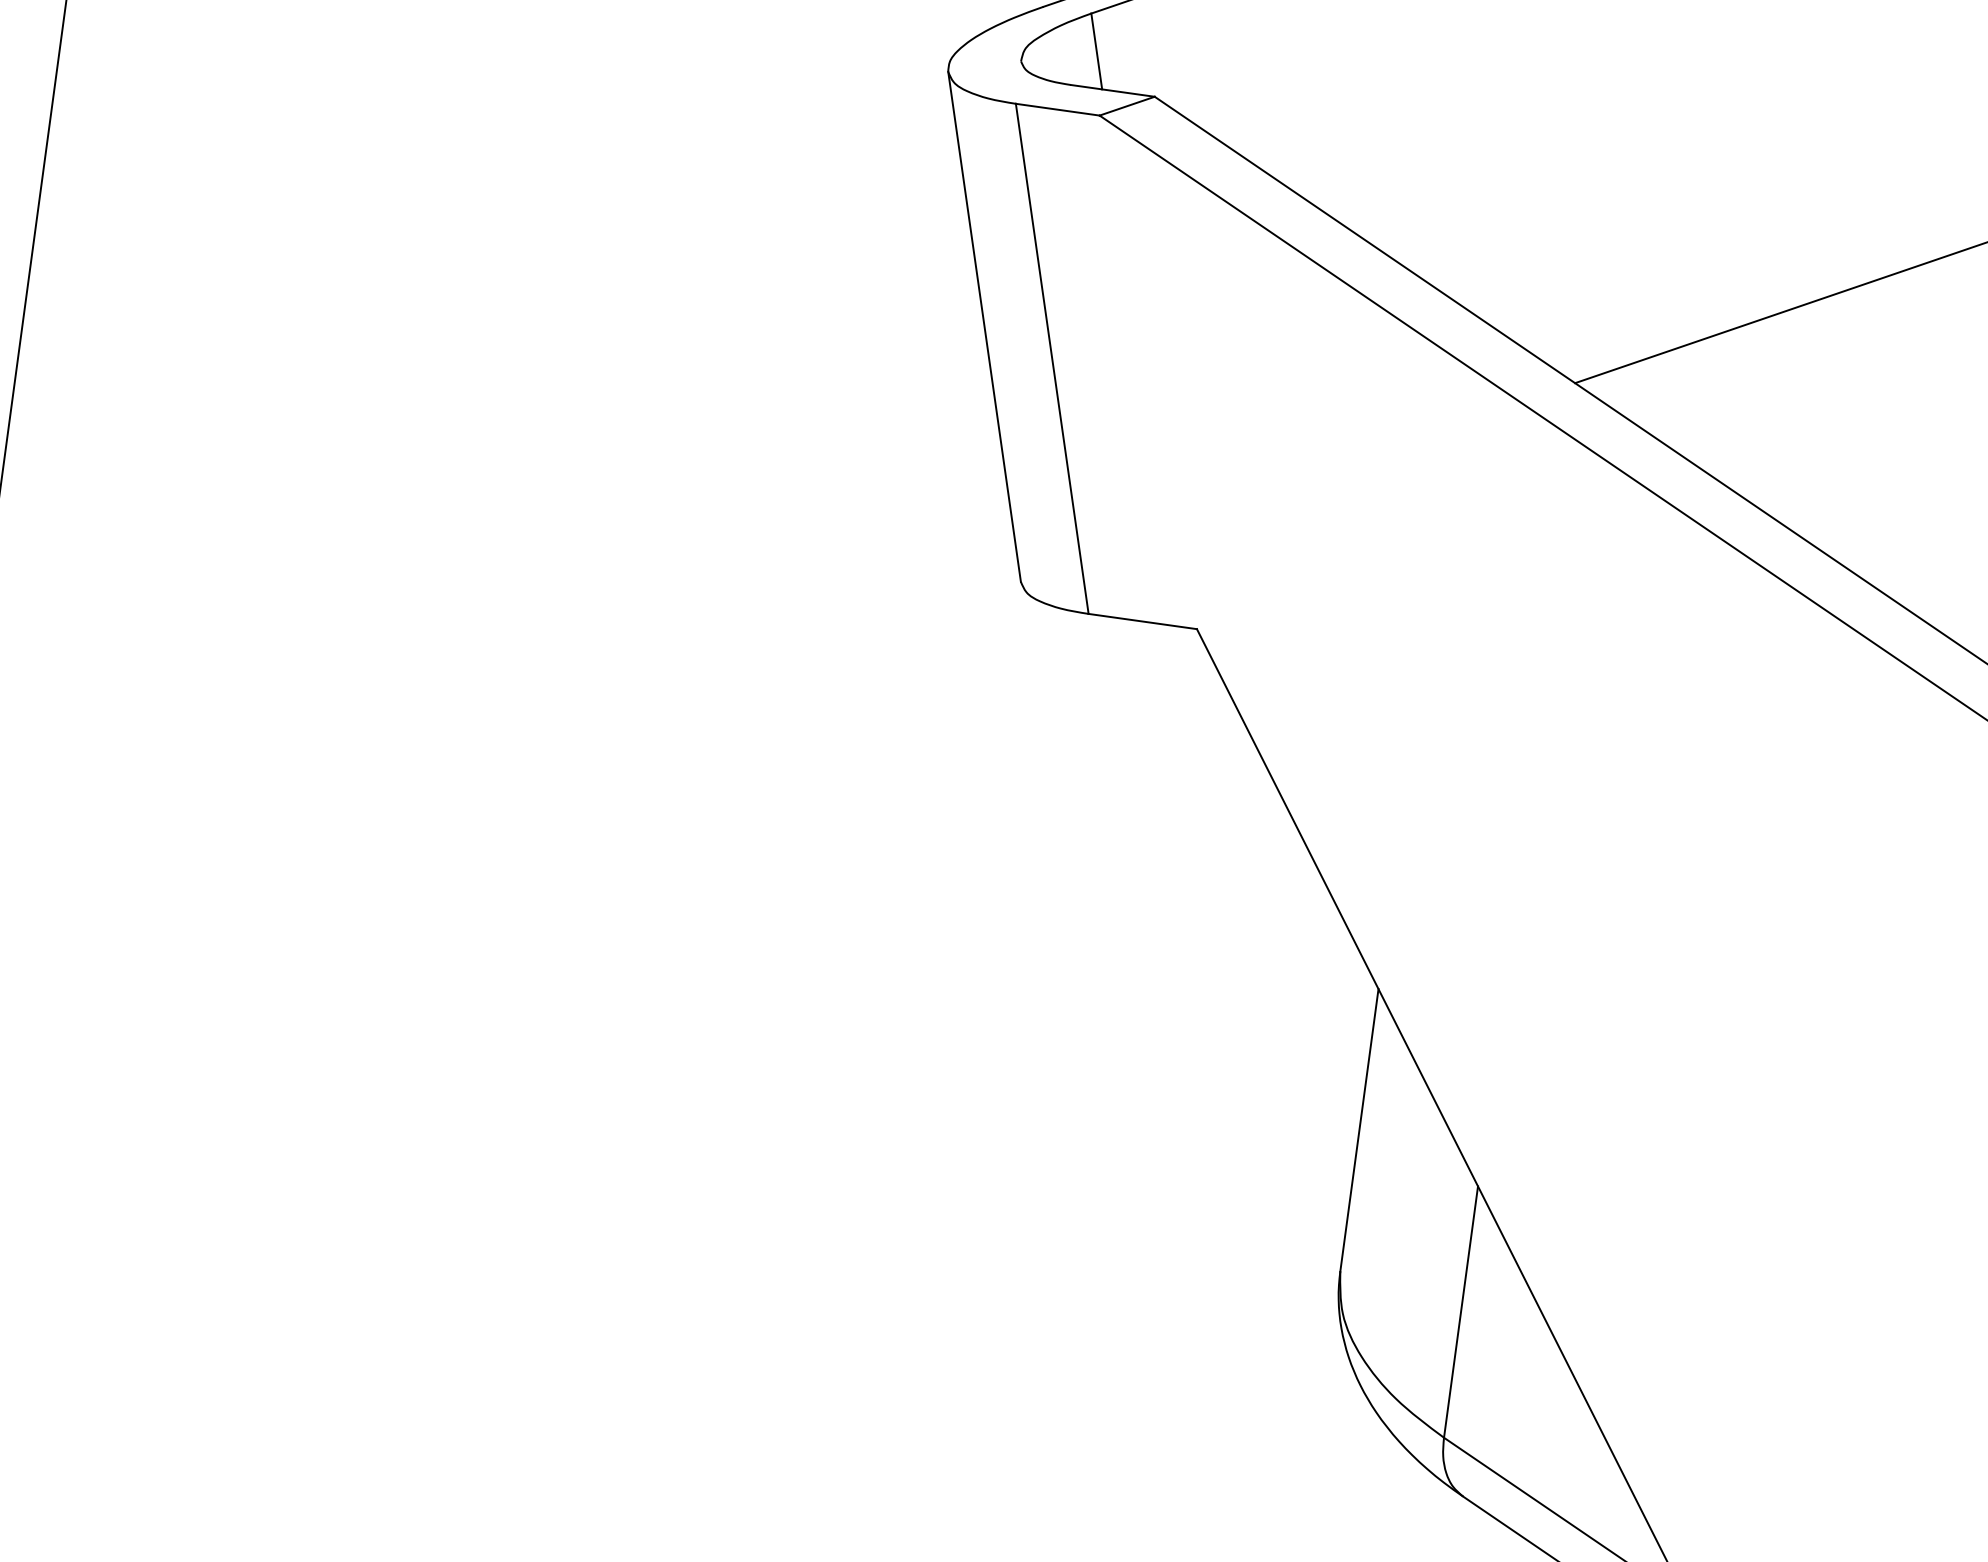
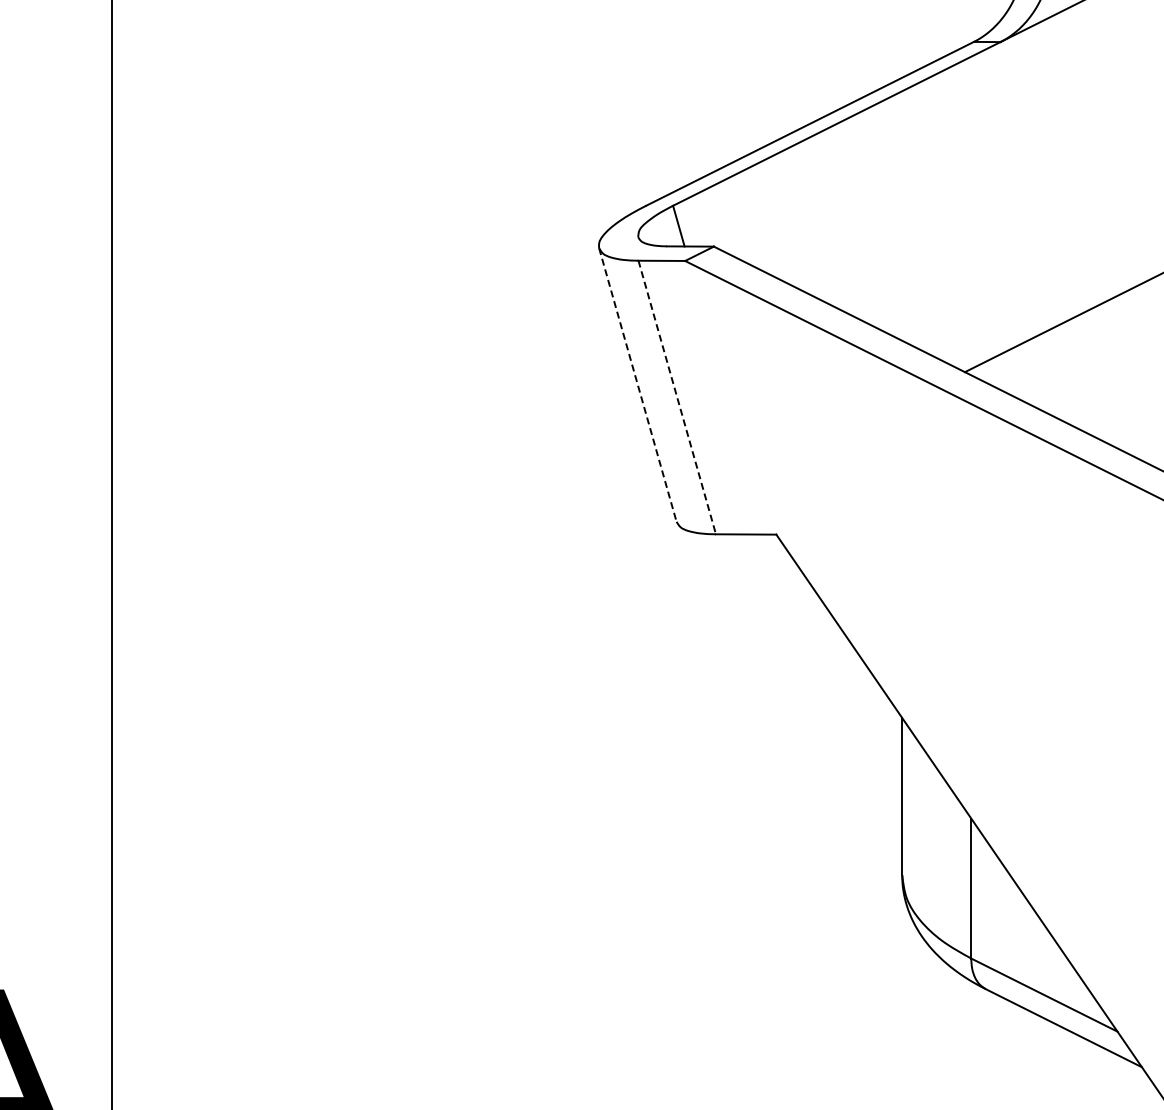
line: (985, 327) -> (638, 385), solid -> dashed
line: (1052, 360) -> (677, 398), solid -> dashed

